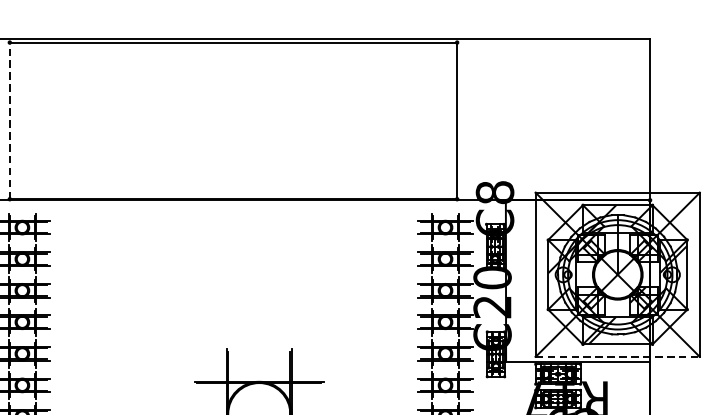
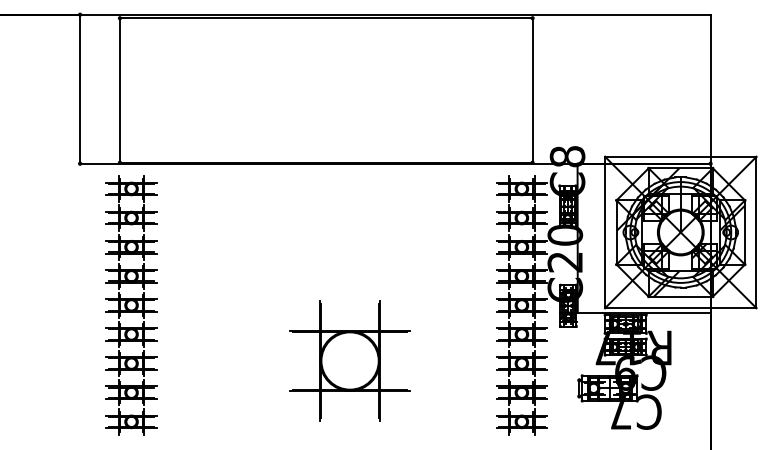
line: (9, 120) -> (119, 90), dashed -> solid
line: (617, 357) -> (680, 308), dashed -> solid

